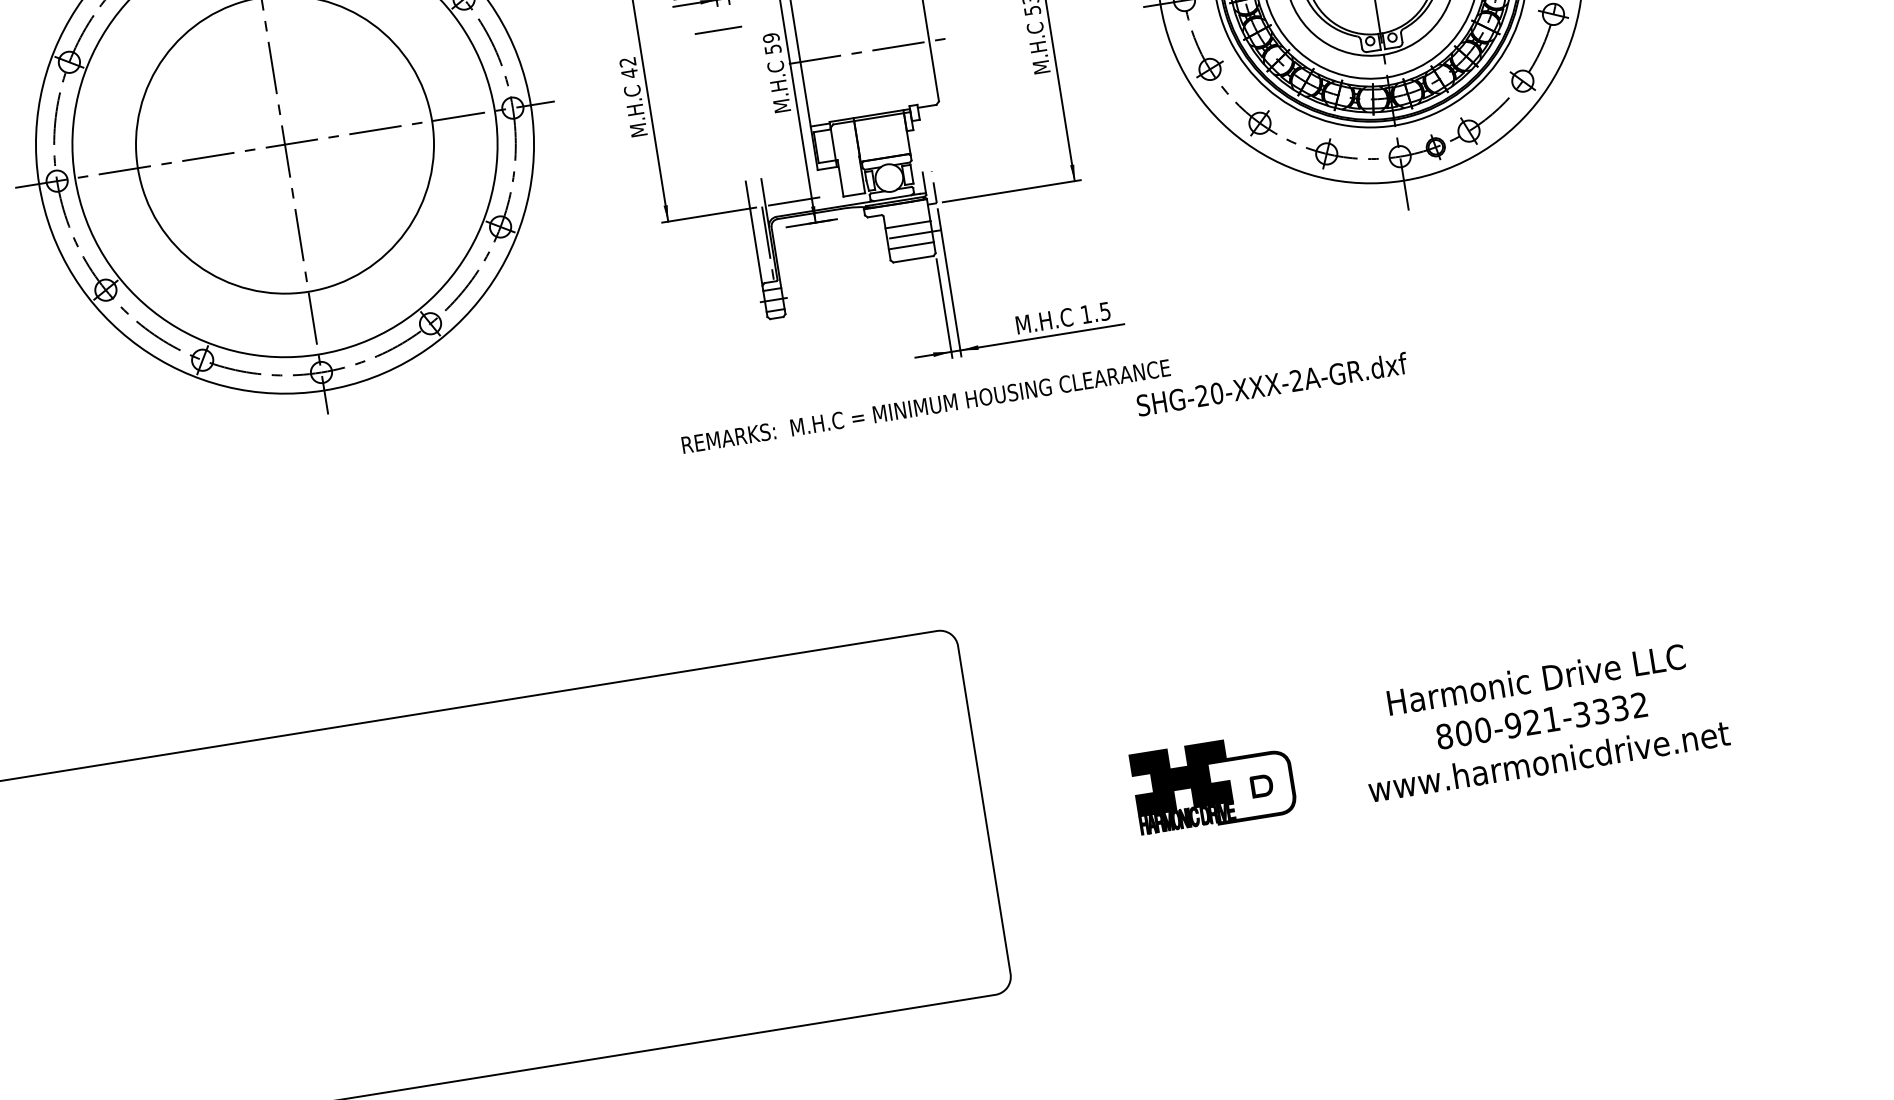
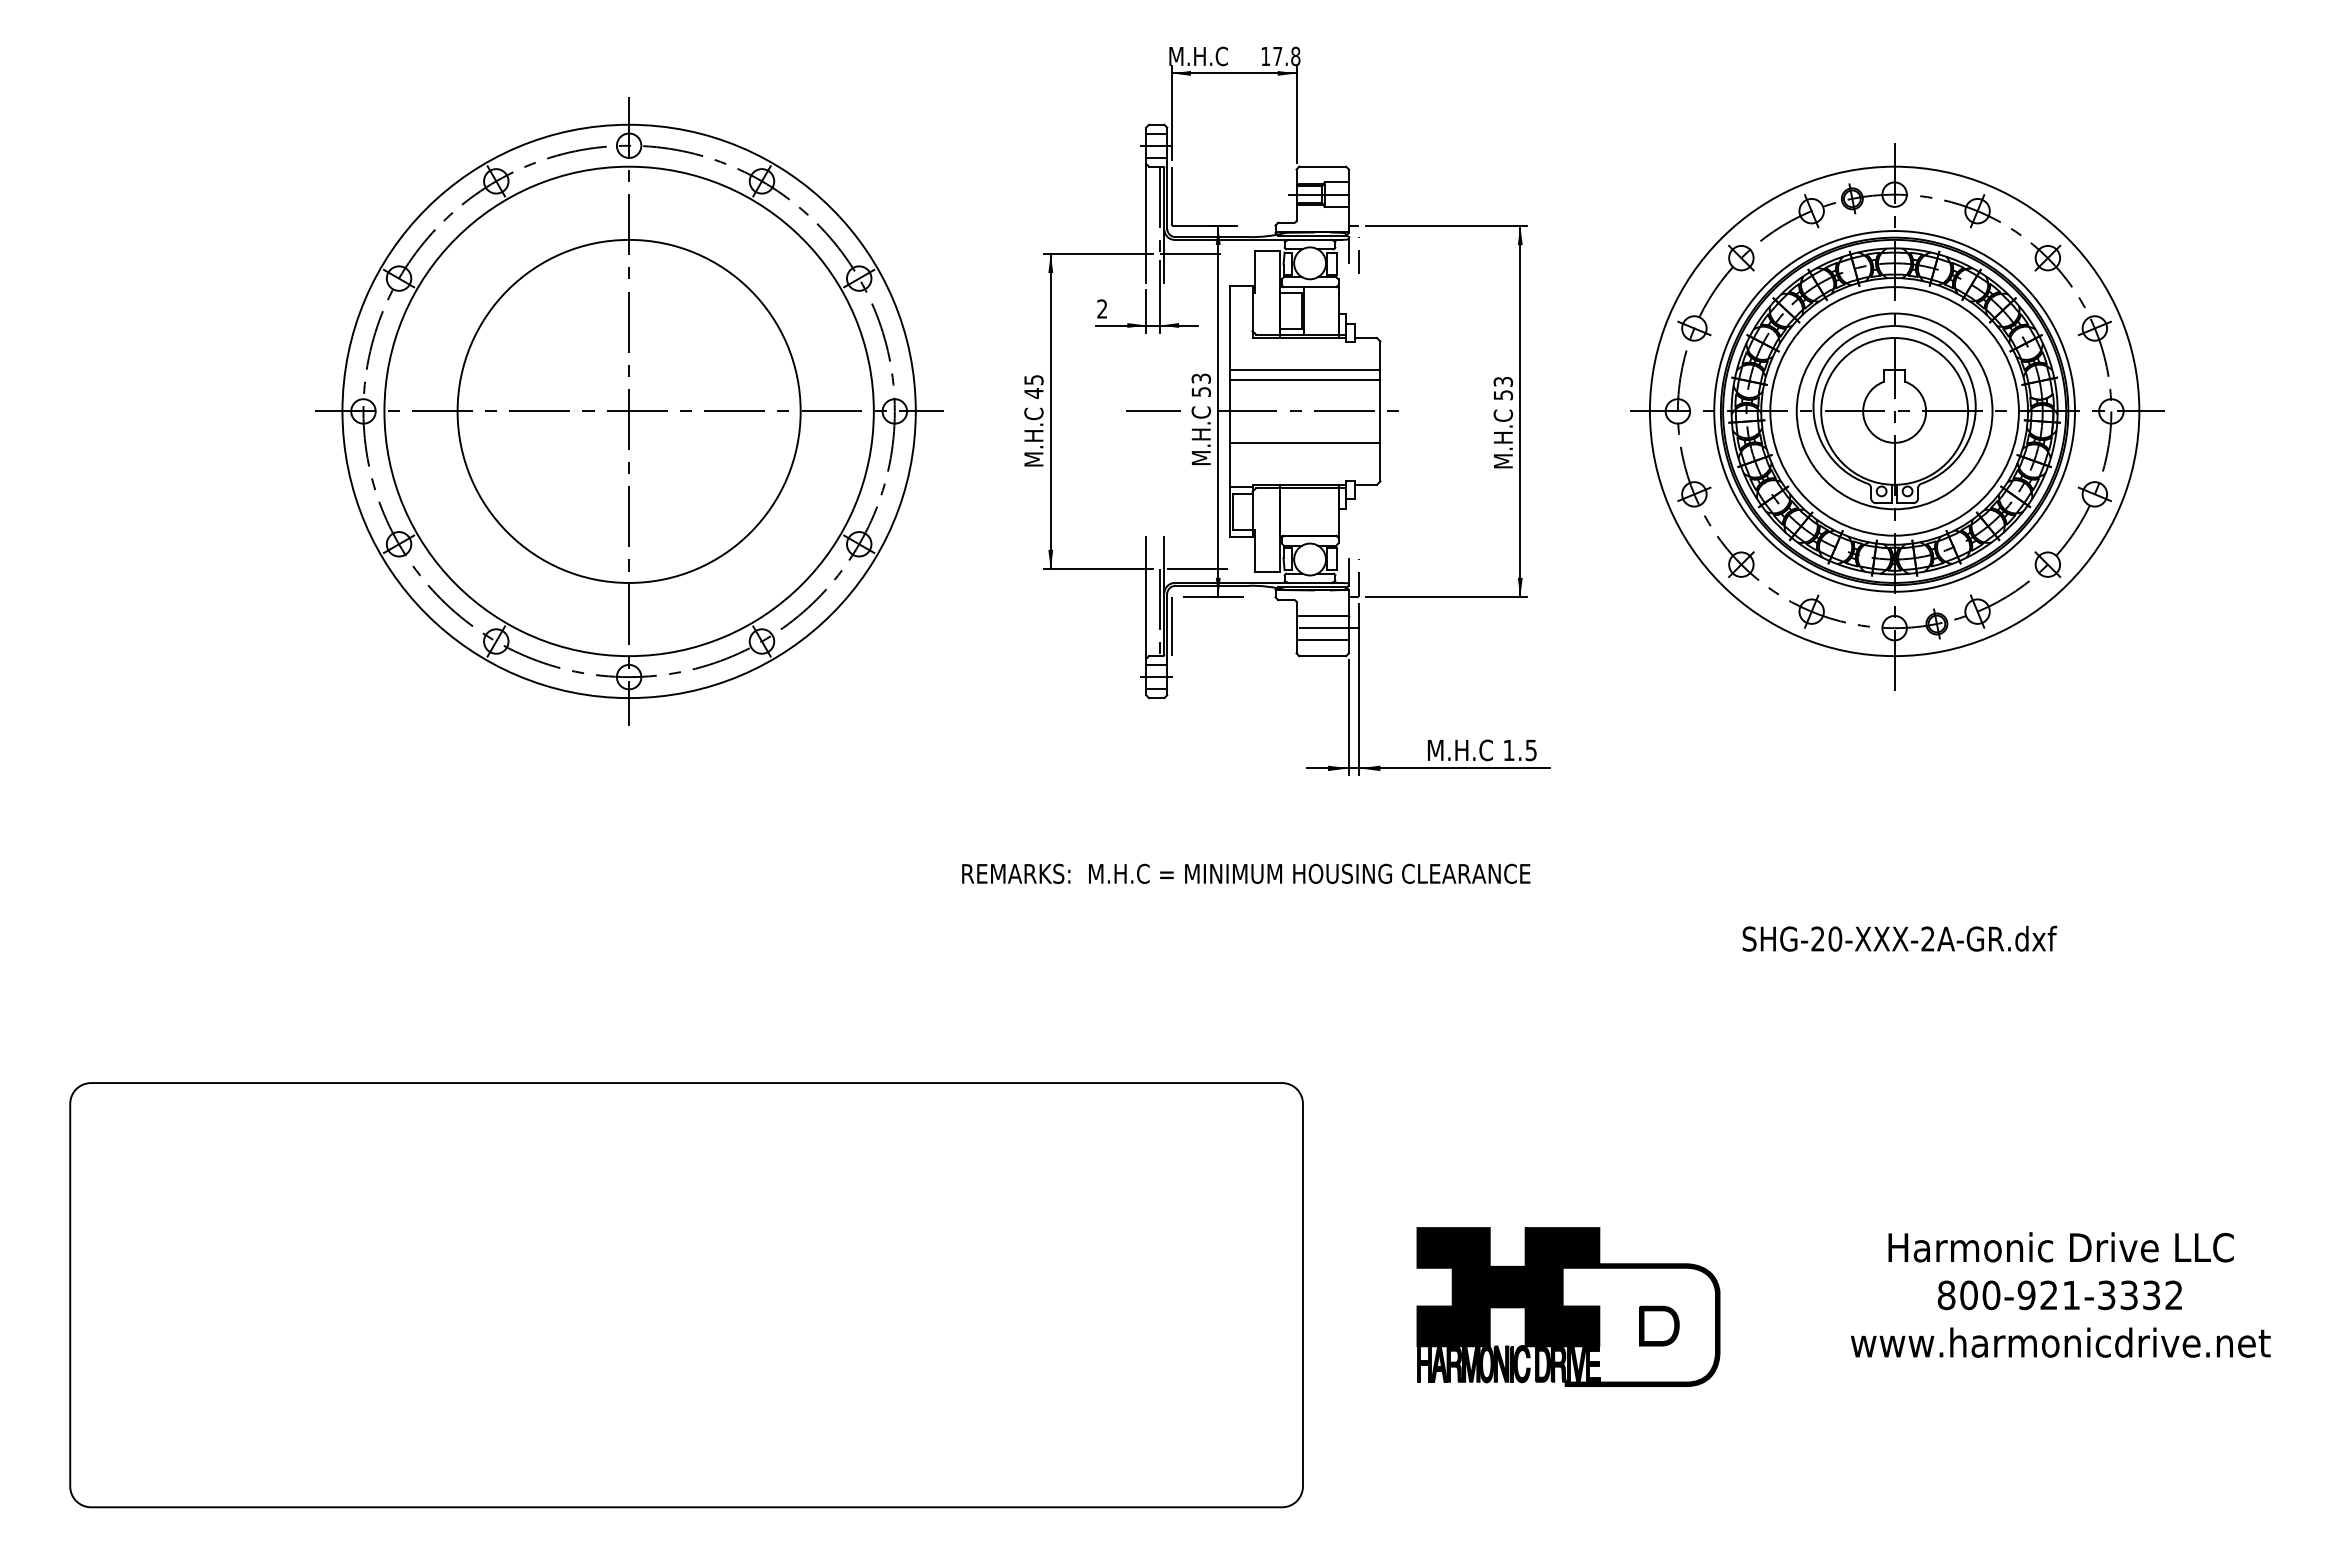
line: (859, 16) -> (1305, 370), added
line: (860, 24) -> (1305, 379), added
line: (718, 29) -> (1153, 410), moved
text: (770, 37) -> (1200, 378), 59 -> 53
text: (627, 62) -> (1033, 380), 42 -> 45
line: (869, 78) -> (1305, 442), added
line: (780, 254) -> (1172, 626), added
text: (1271, 384) -> (1899, 938), moved
text: (926, 406) -> (1246, 873), moved
text: (1542, 720) -> (2060, 1294), moved
part: (1213, 783) -> (1568, 1306), size x1.67

